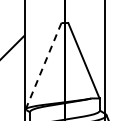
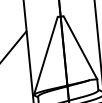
line: (43, 66) -> (45, 56), dashed -> solid

